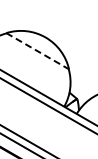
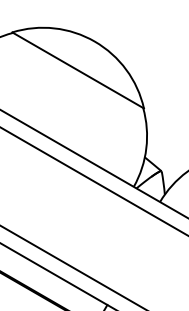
line: (38, 51) -> (79, 70), dashed -> solid

